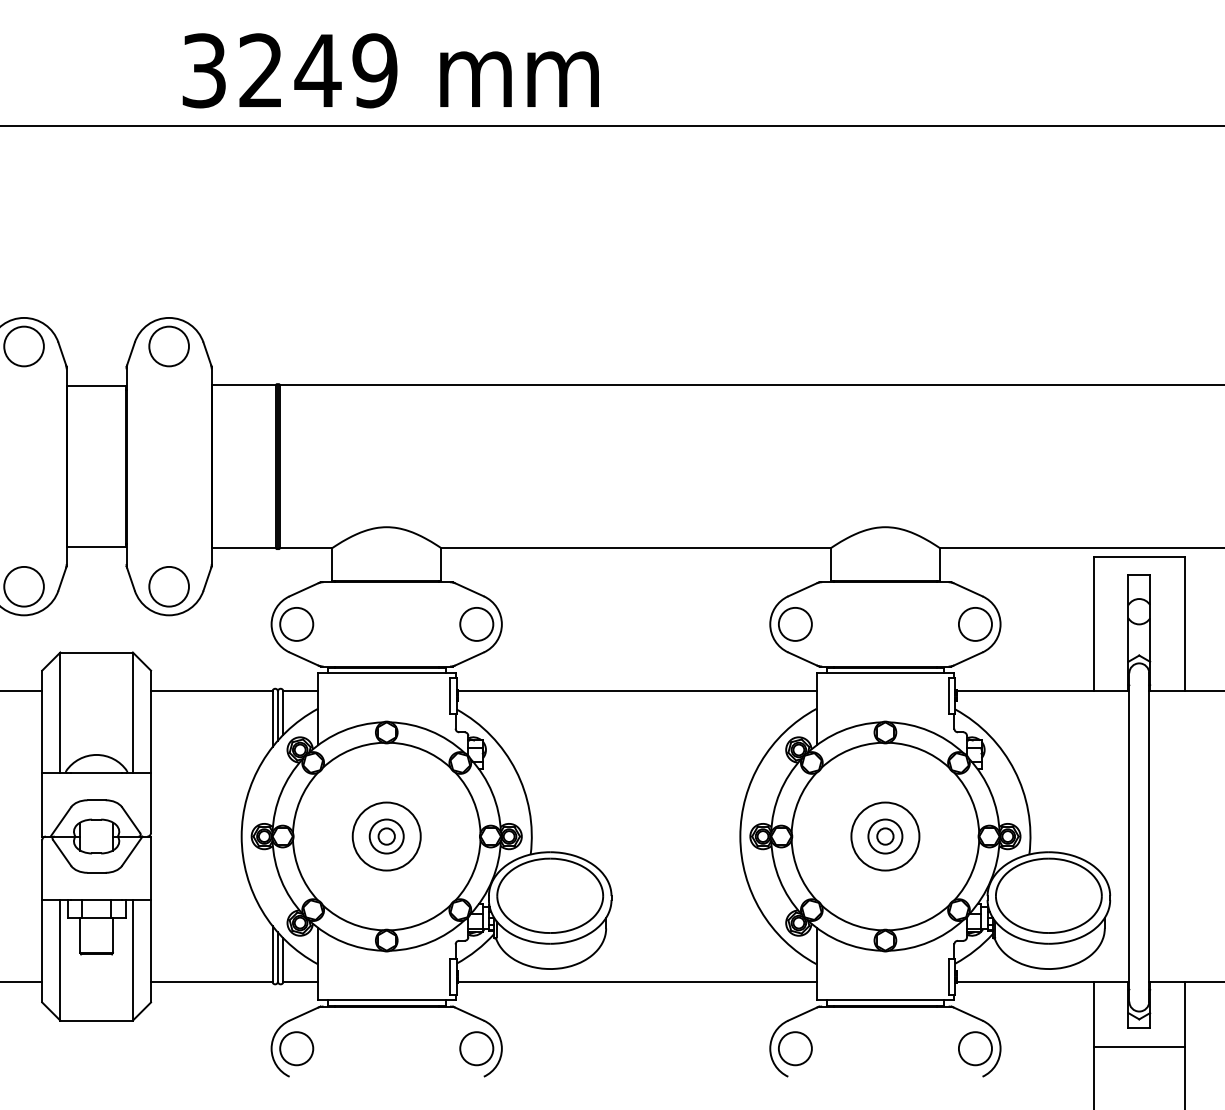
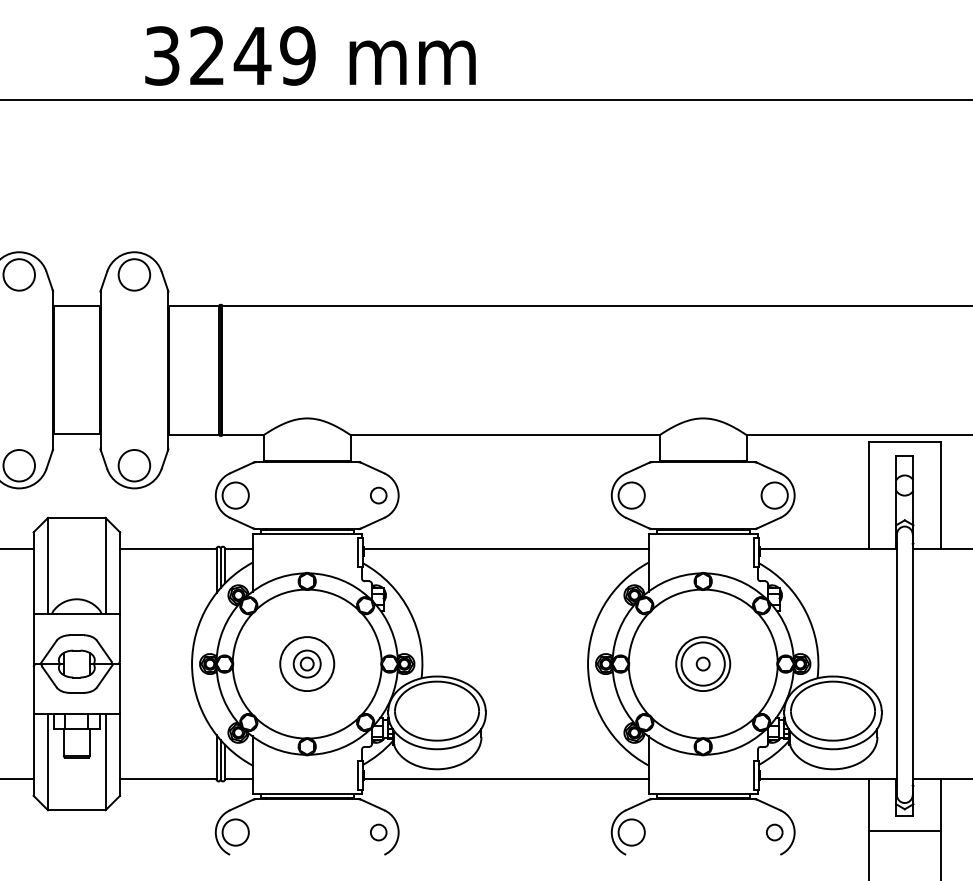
circle: (476, 623) -> (378, 494), size x0.6
circle: (885, 836) -> (703, 664), size x1.6
circle: (476, 1048) -> (378, 832), size x0.6
circle: (974, 1048) -> (773, 832), size x0.6

